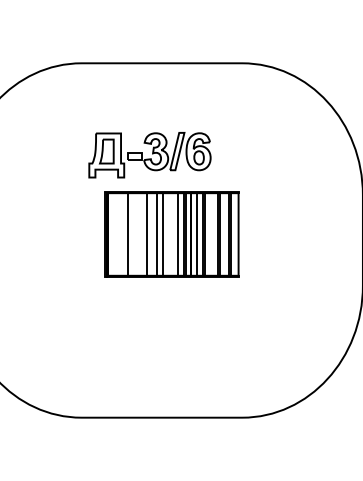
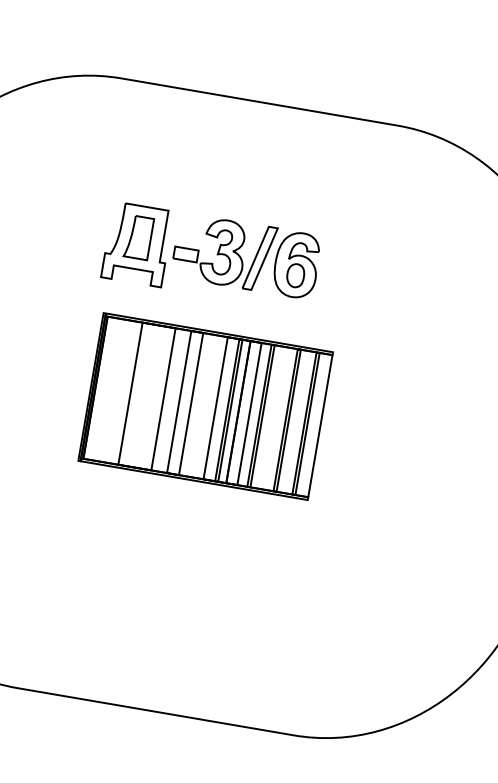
part: (171, 234) -> (204, 406), moved

